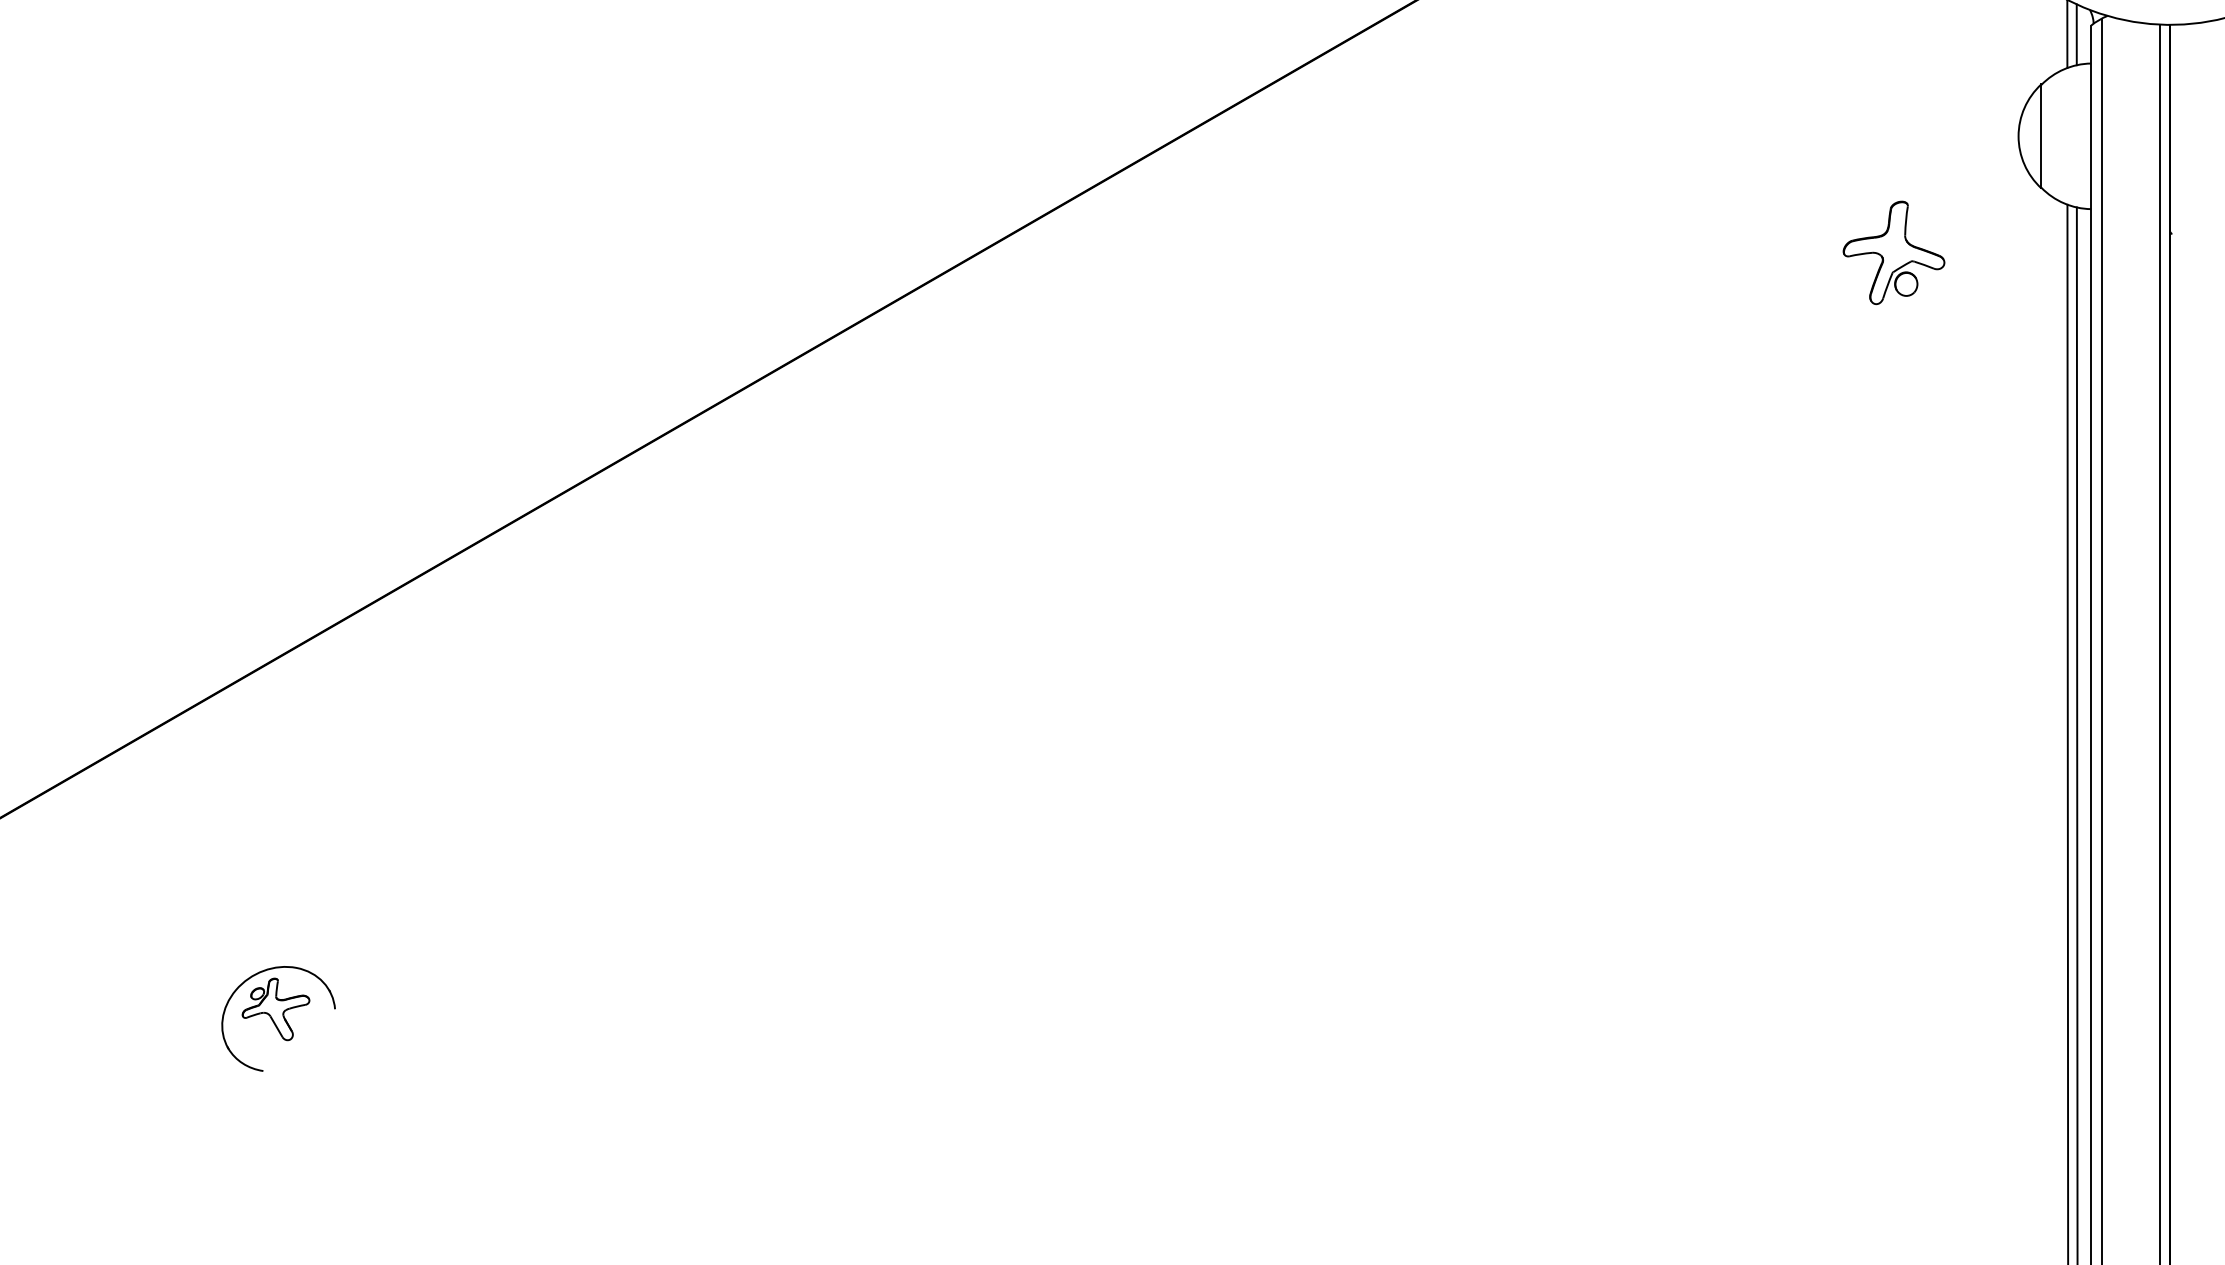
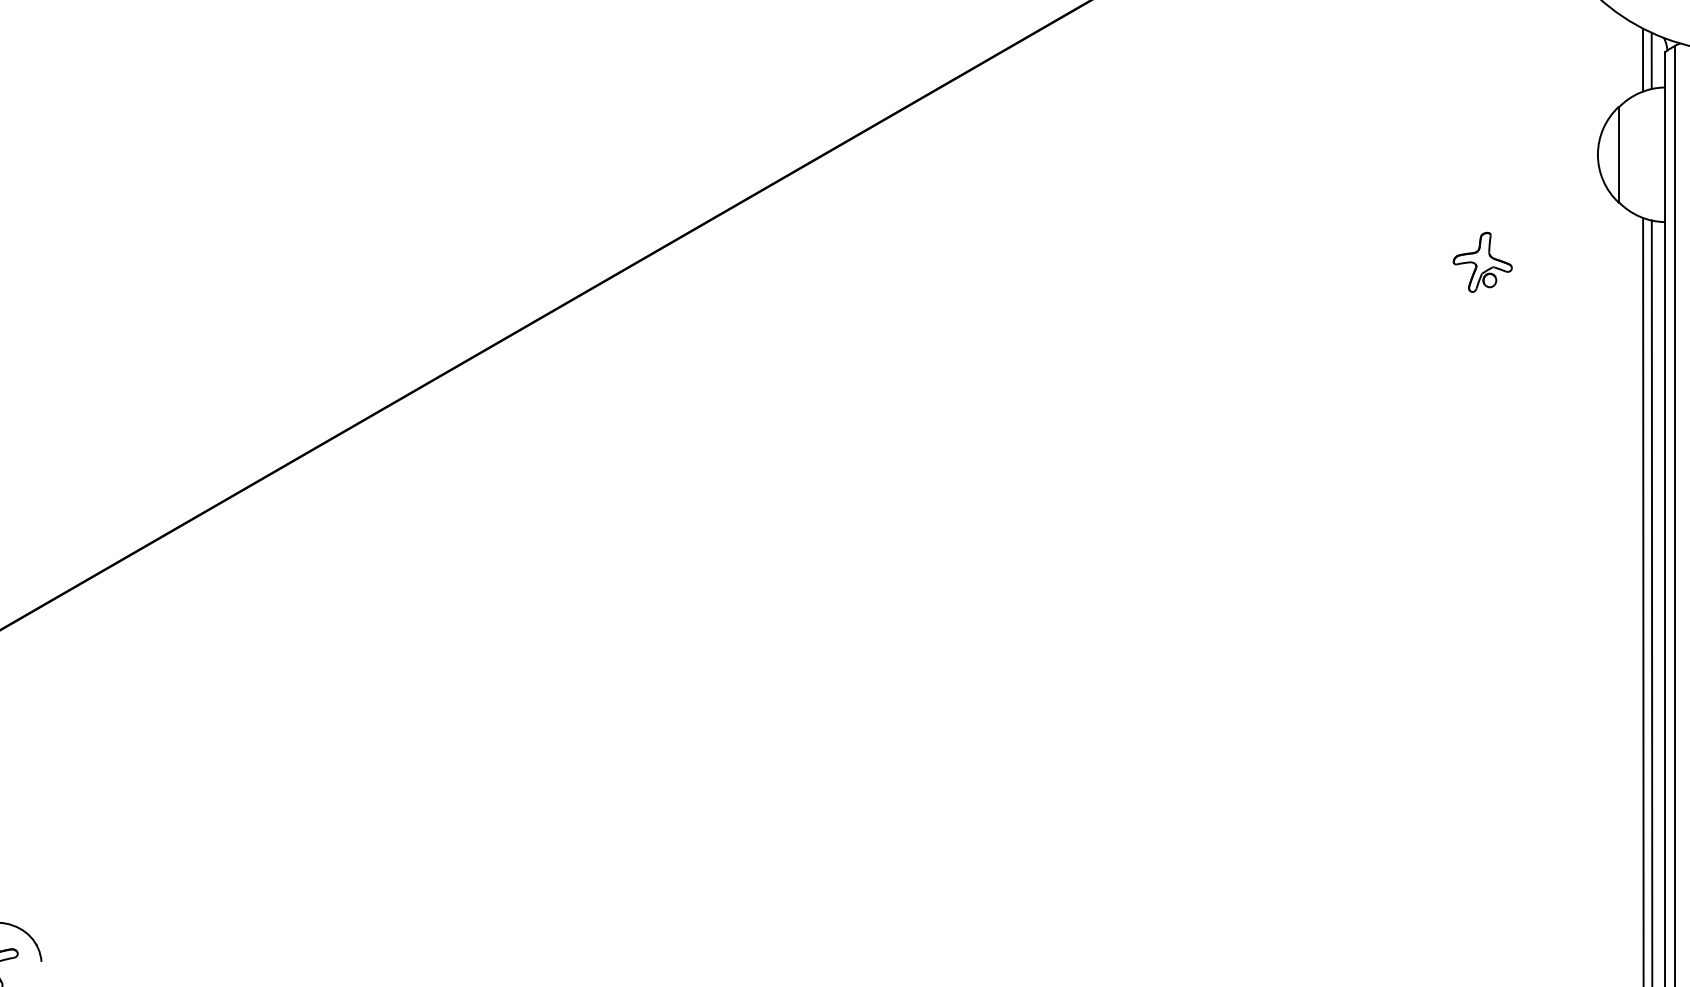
part: (1893, 252) -> (1482, 262), size x0.62

